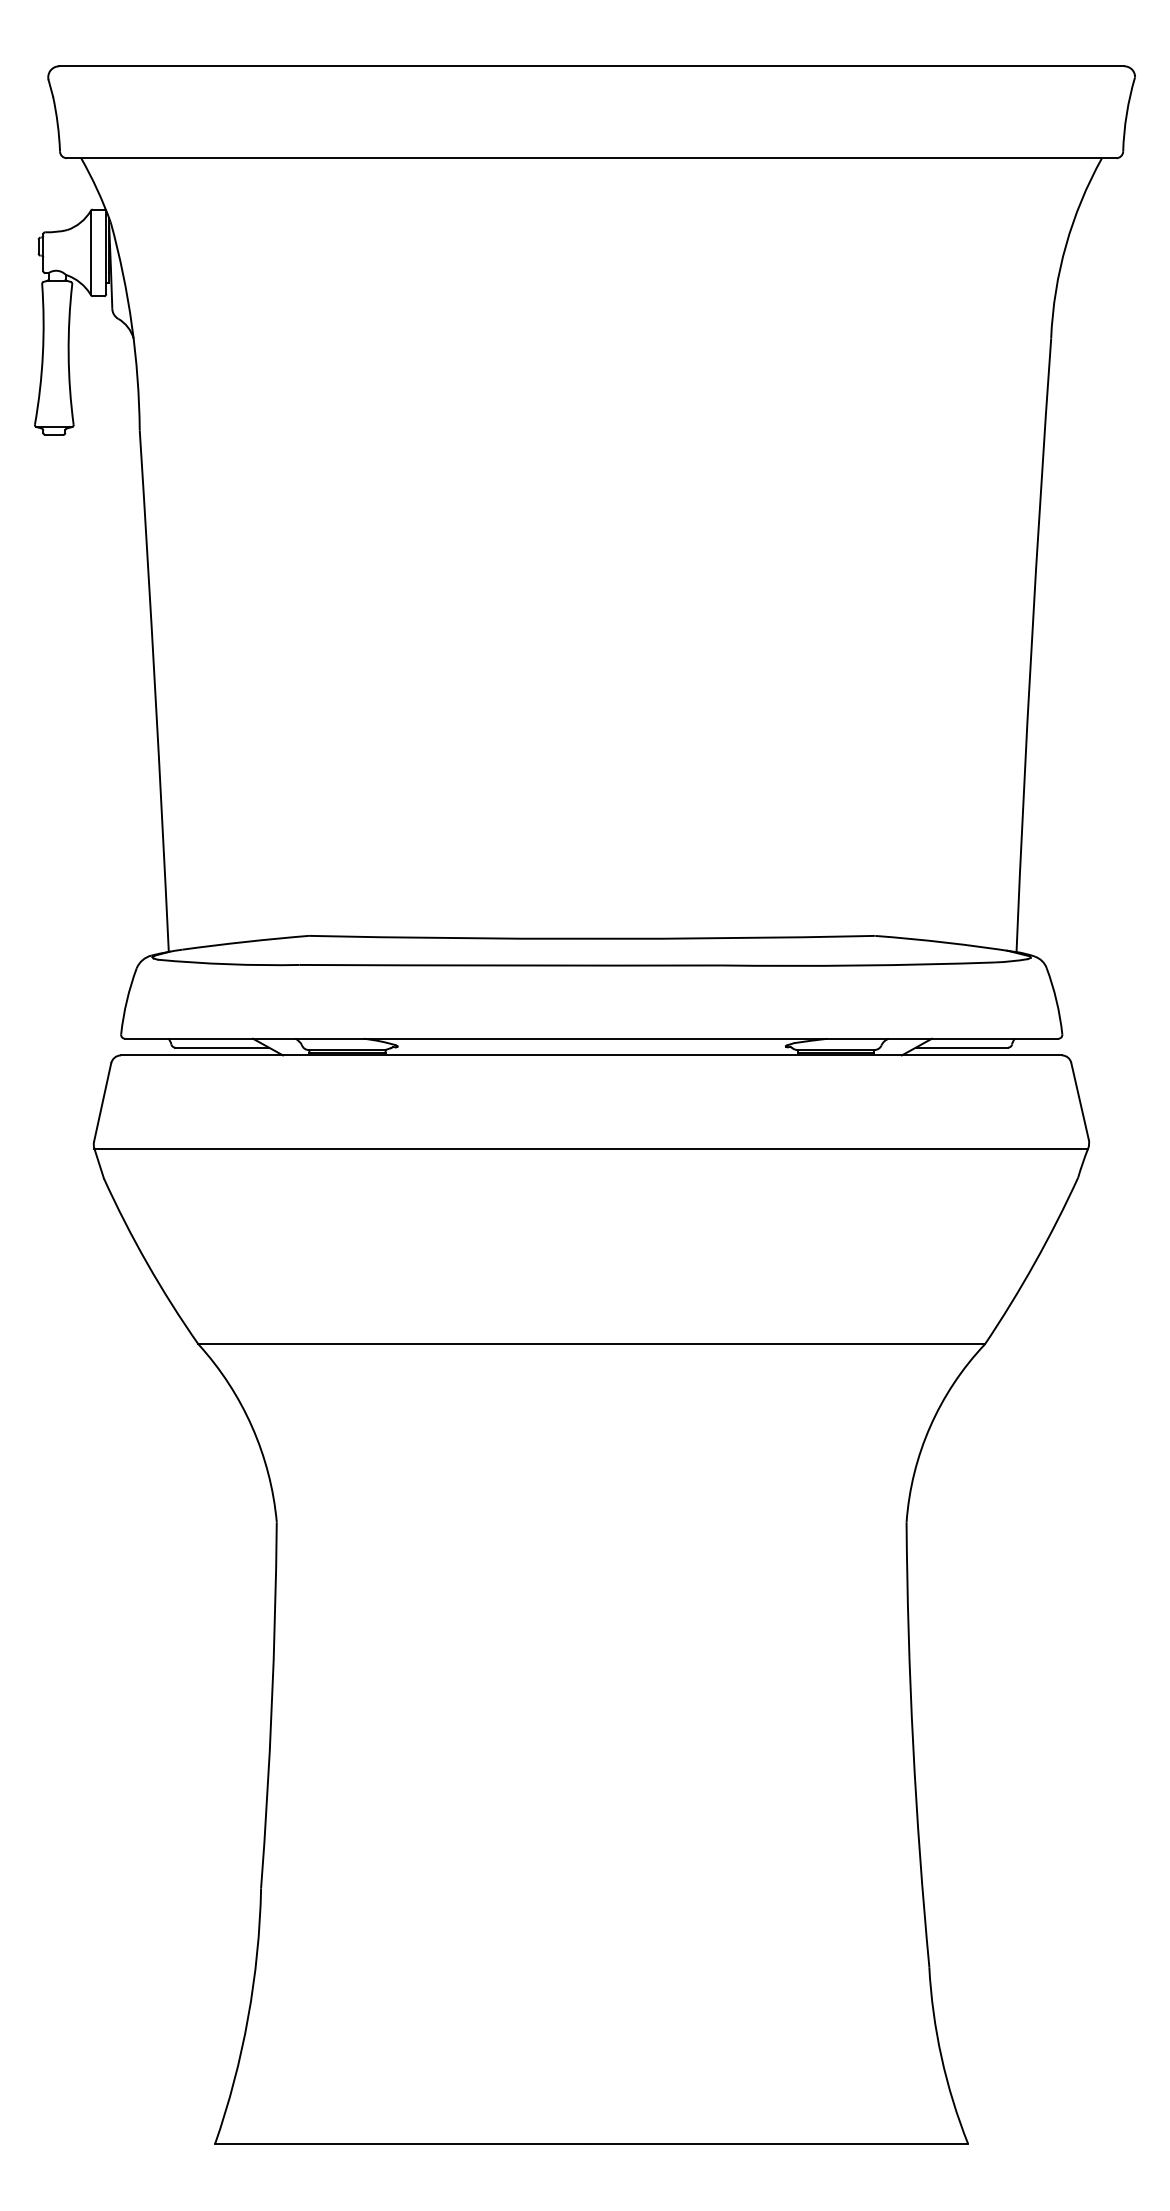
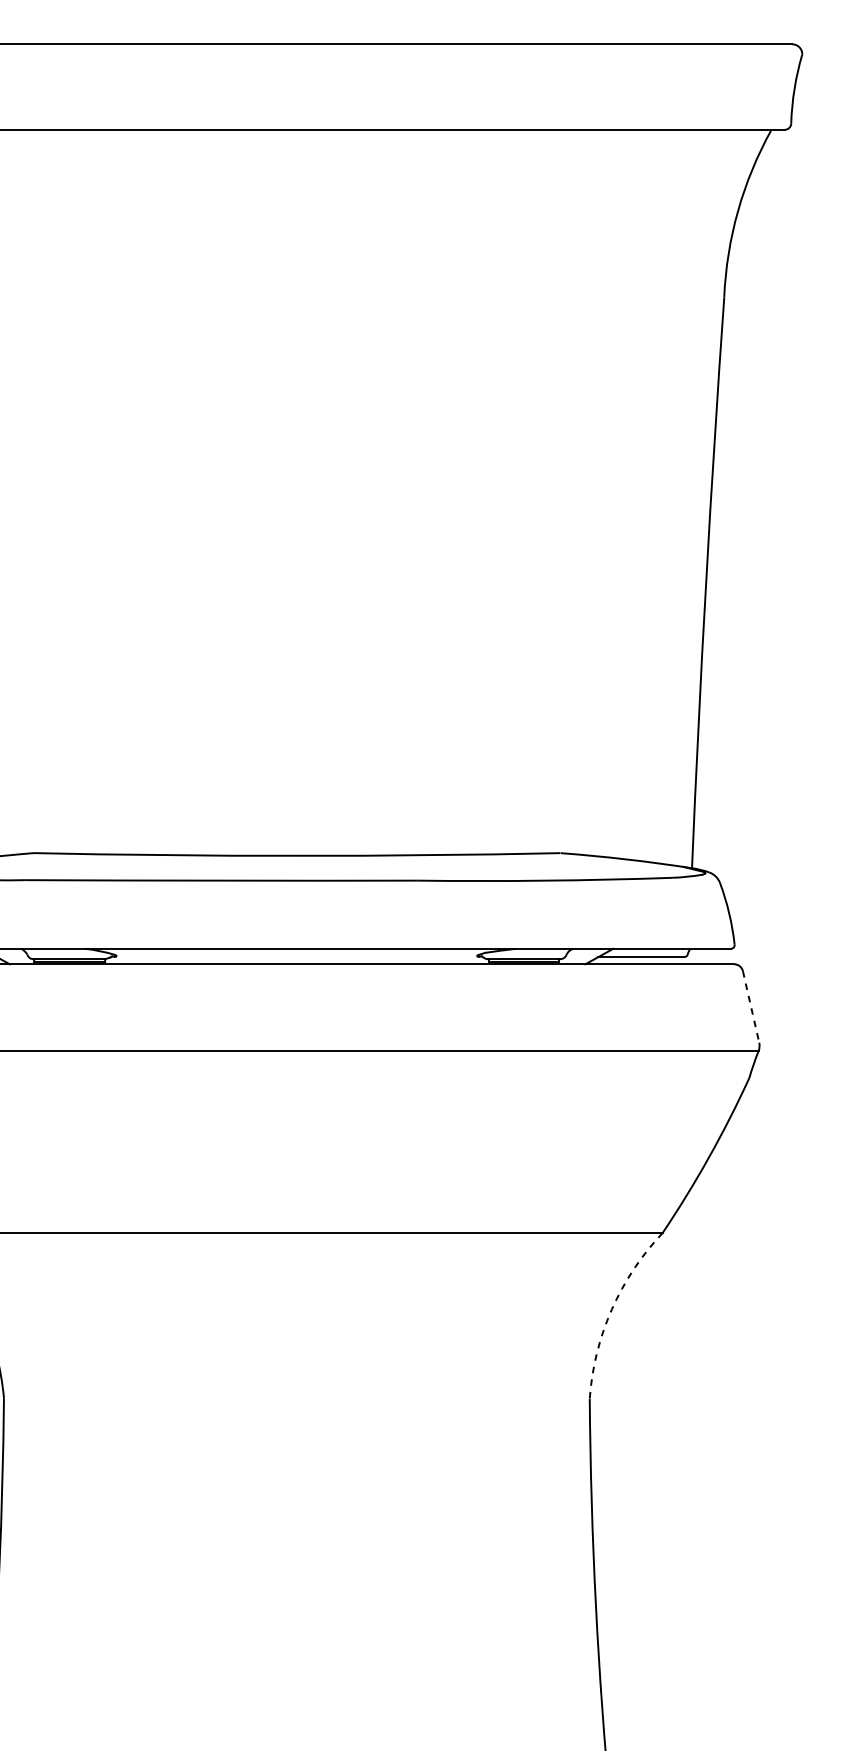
line: (1080, 1101) -> (751, 1007), solid -> dashed
arc: (930, 1426) -> (612, 1309), solid -> dashed

